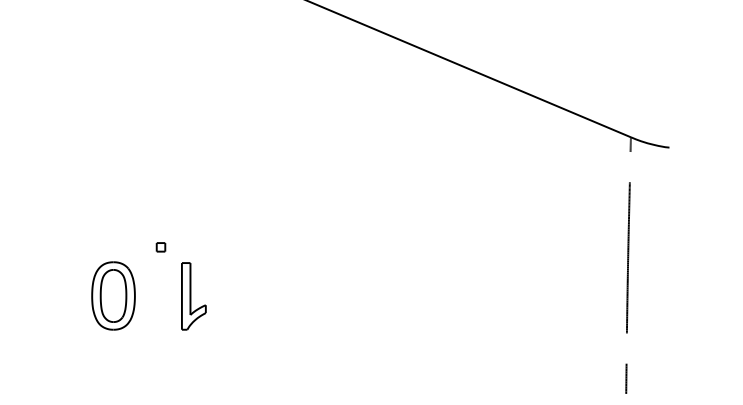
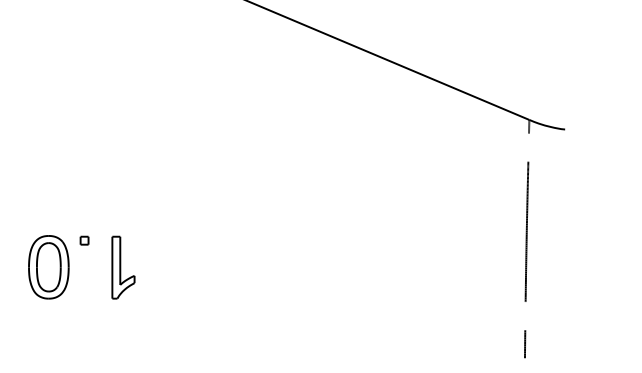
part: (160, 247) -> (84, 240), moved

